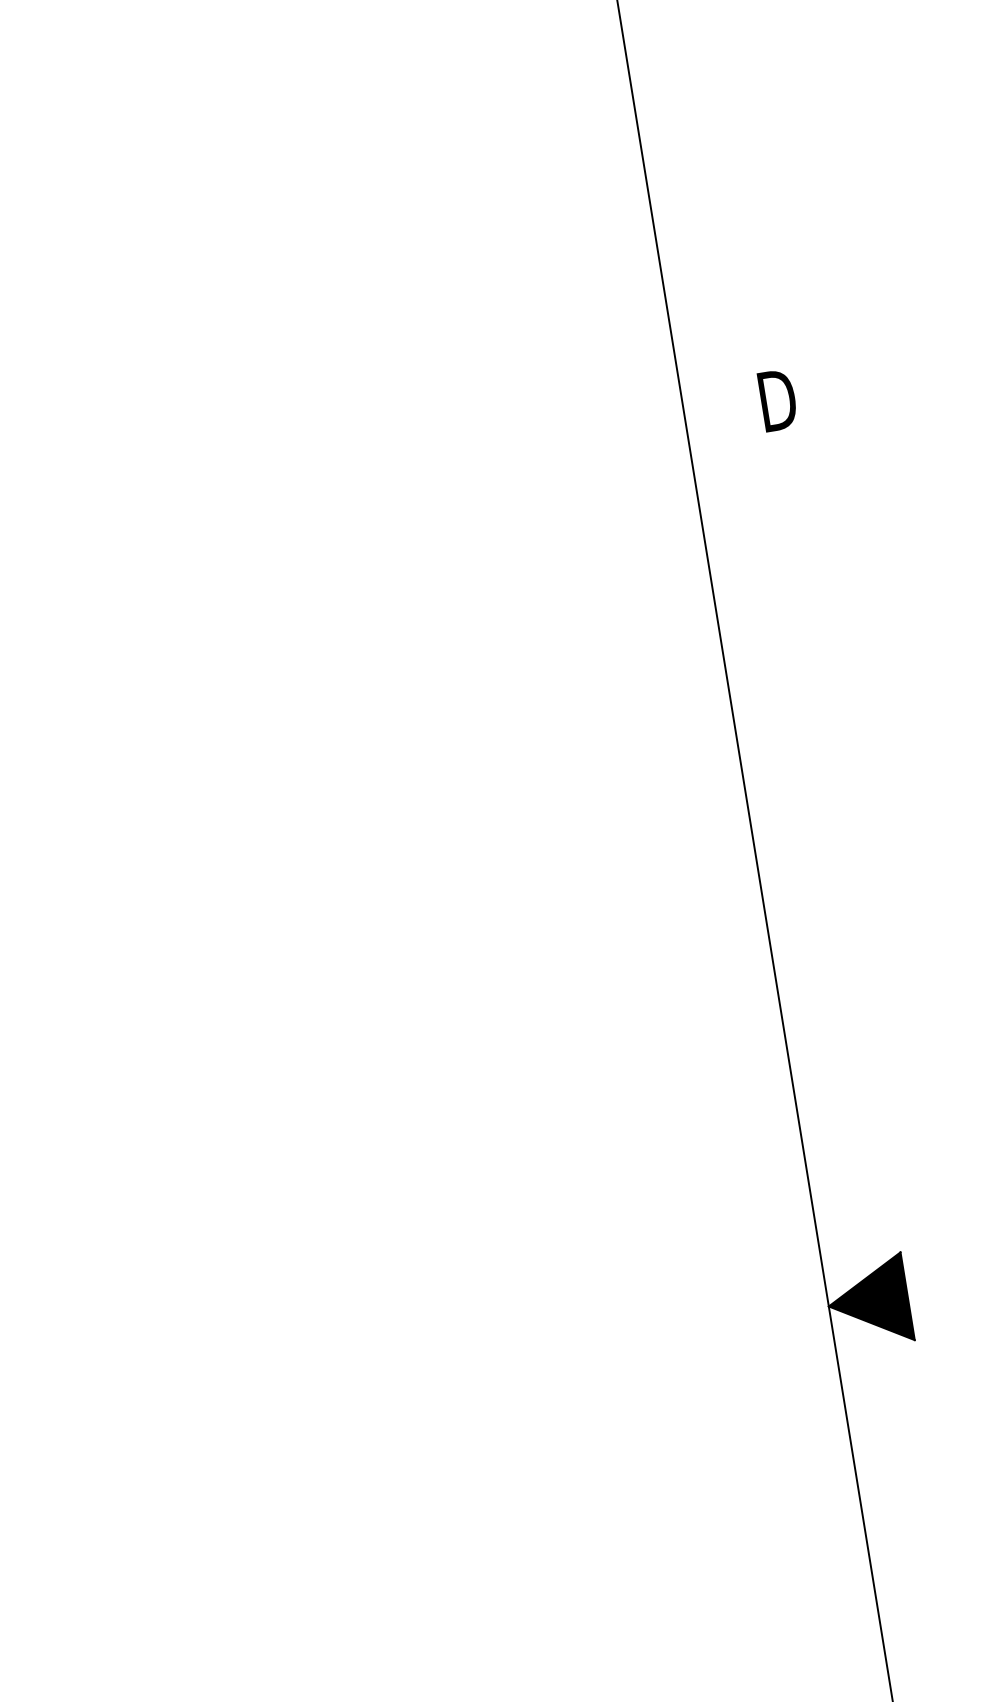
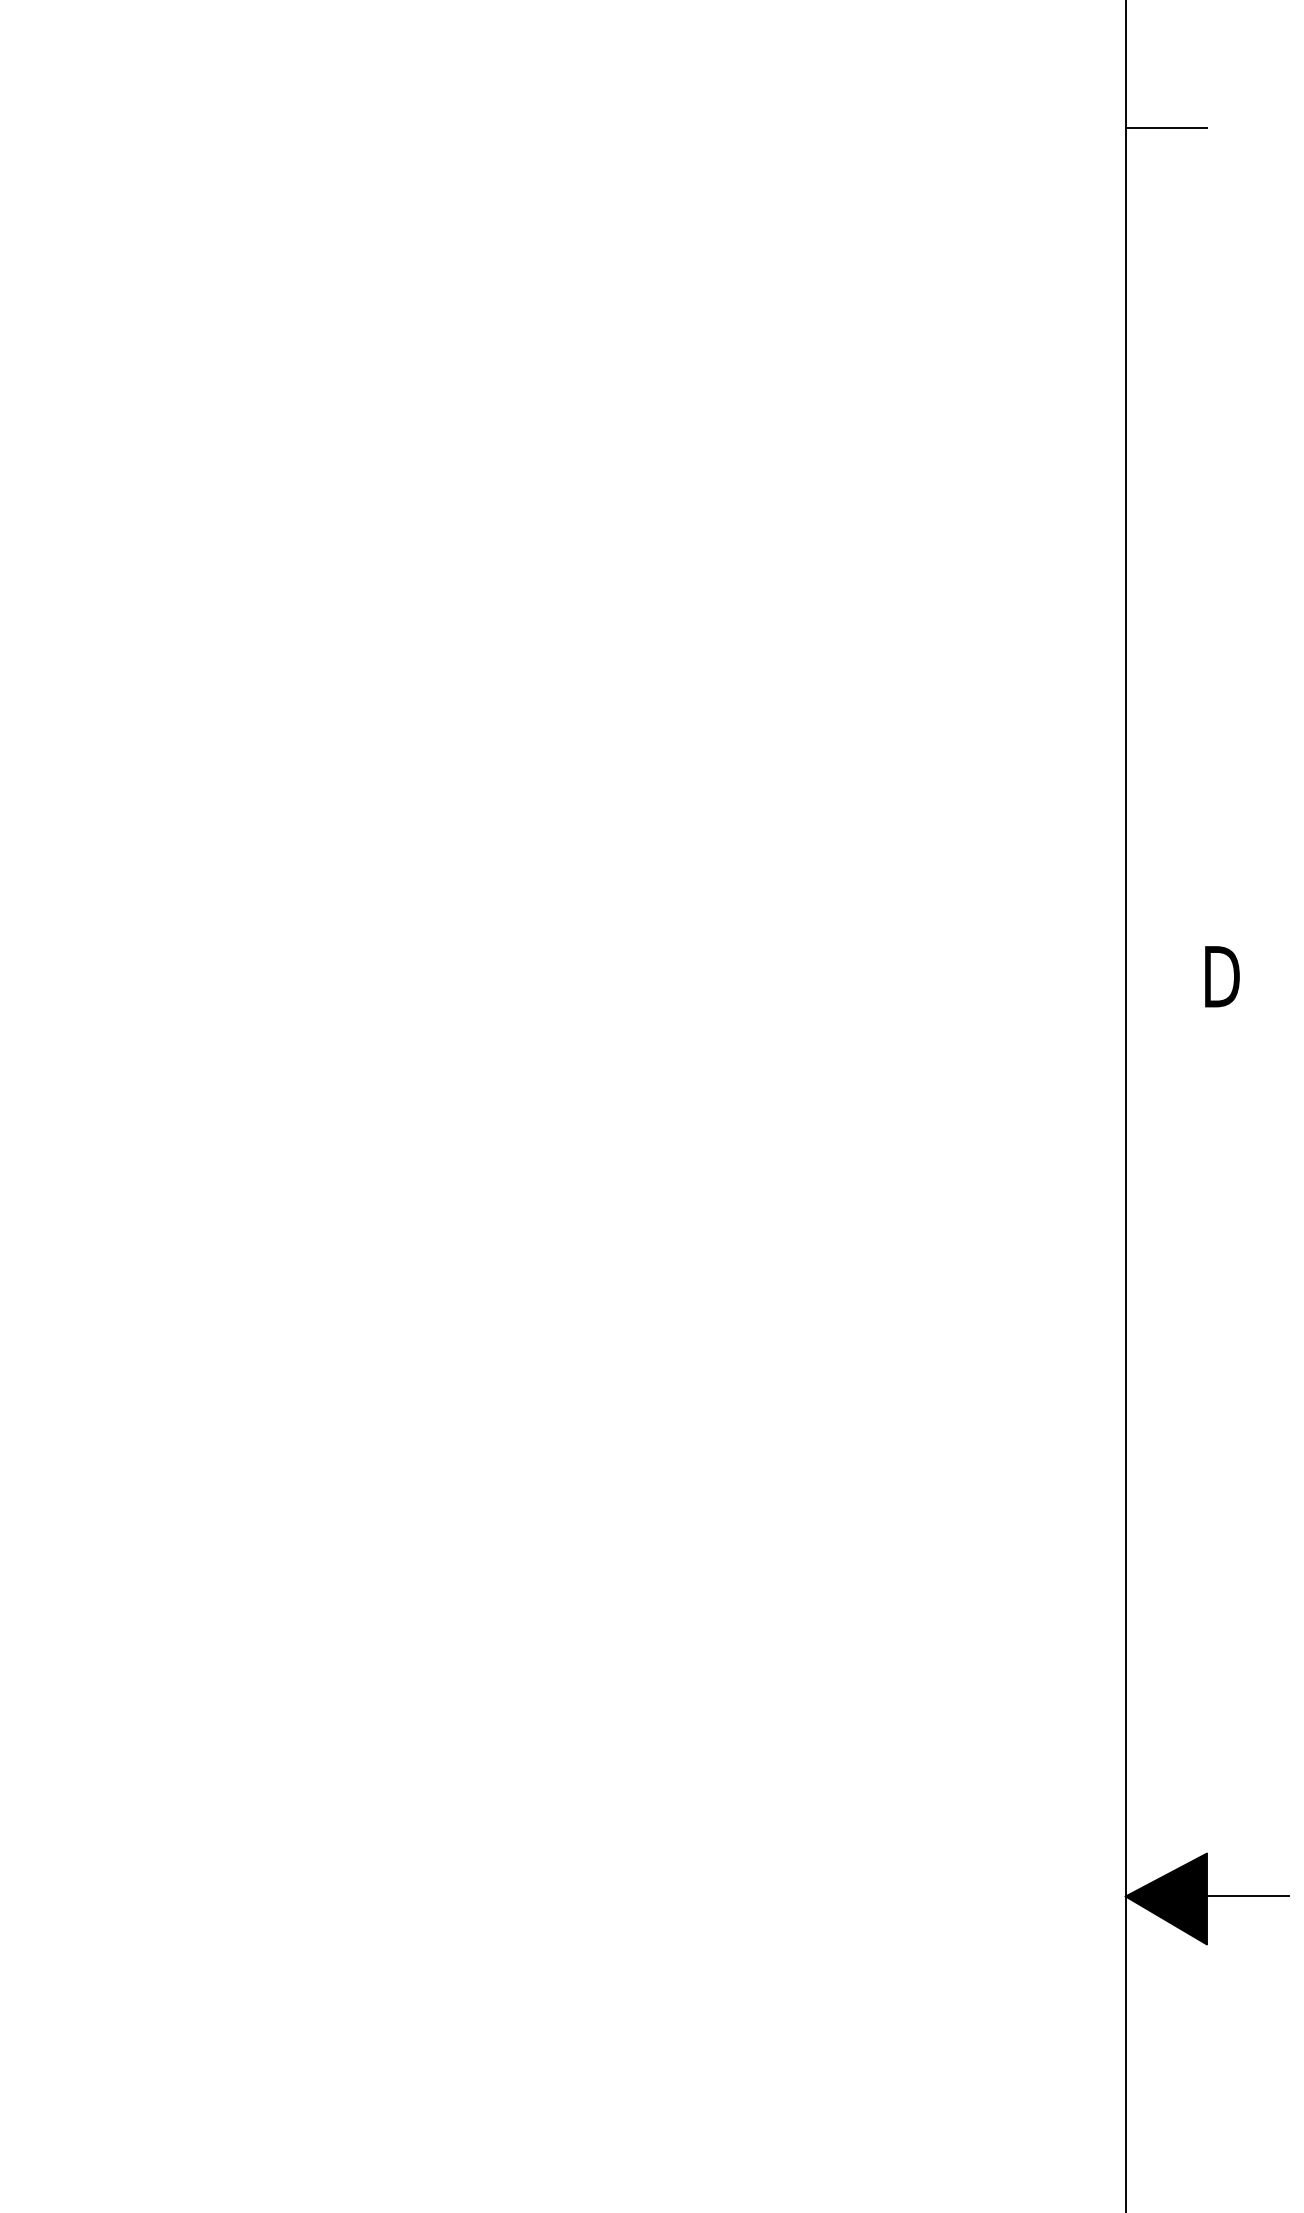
line: (946, 1287) -> (1247, 1896), added

